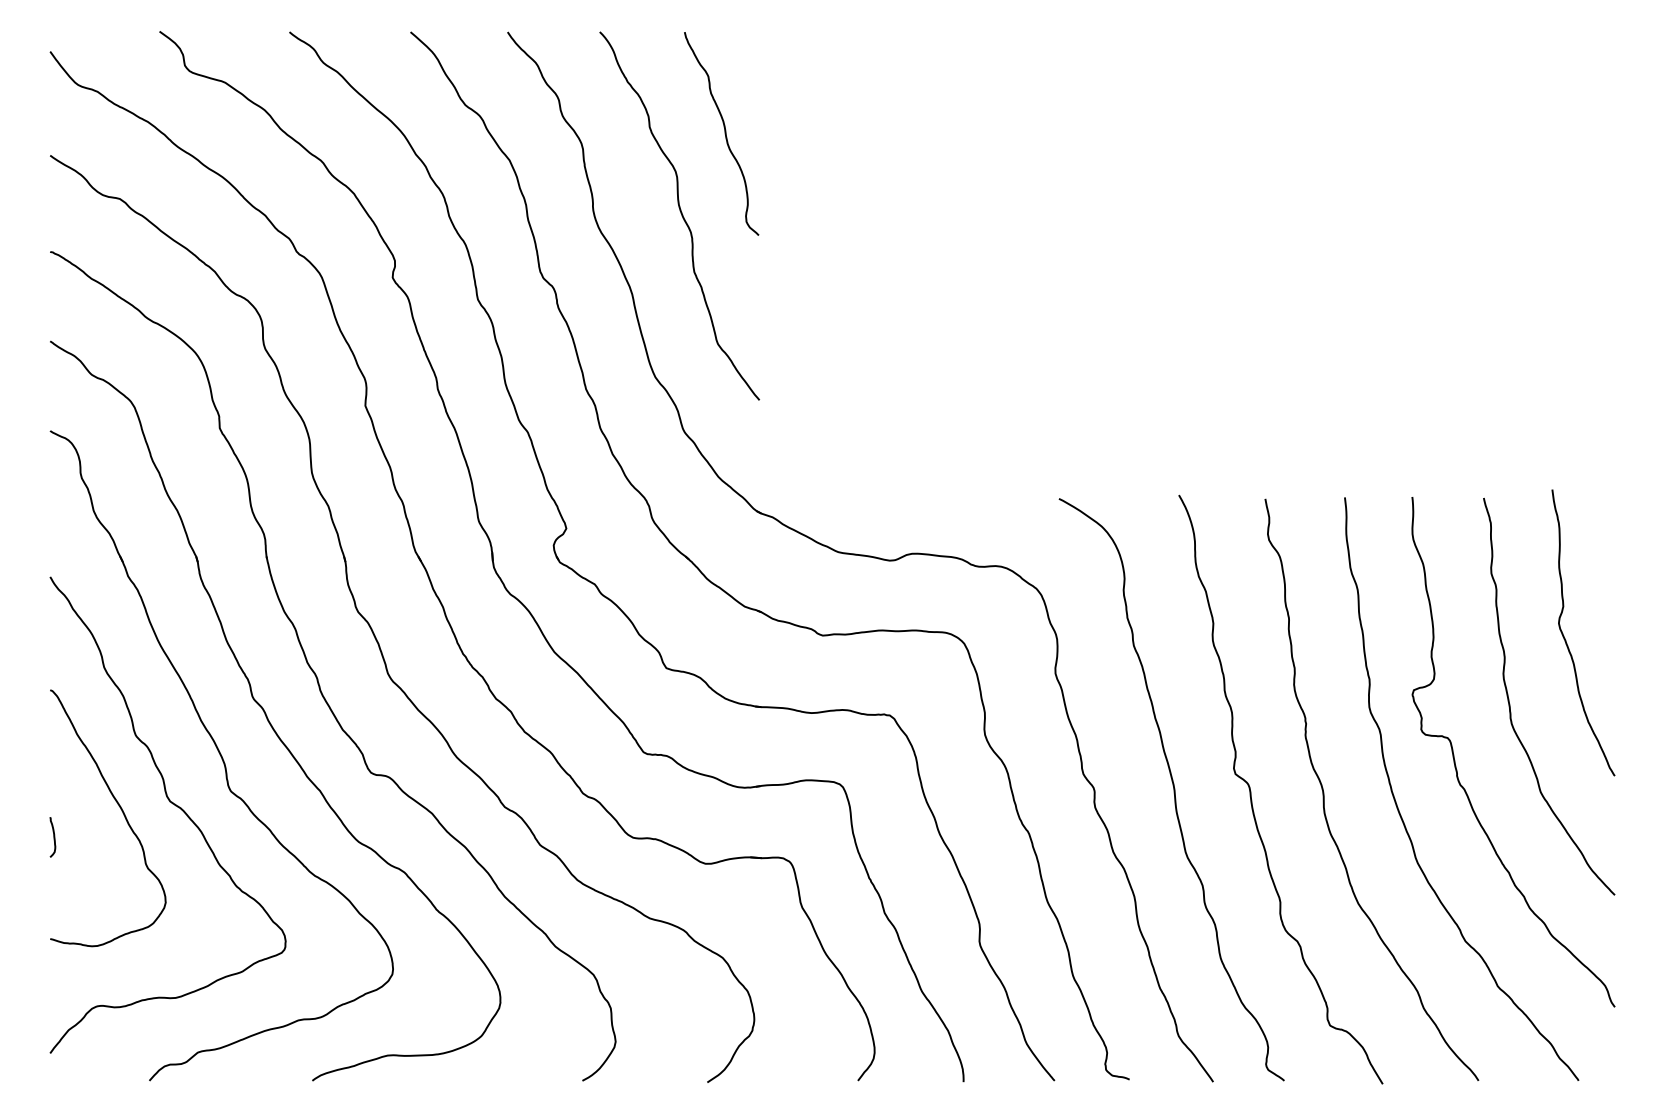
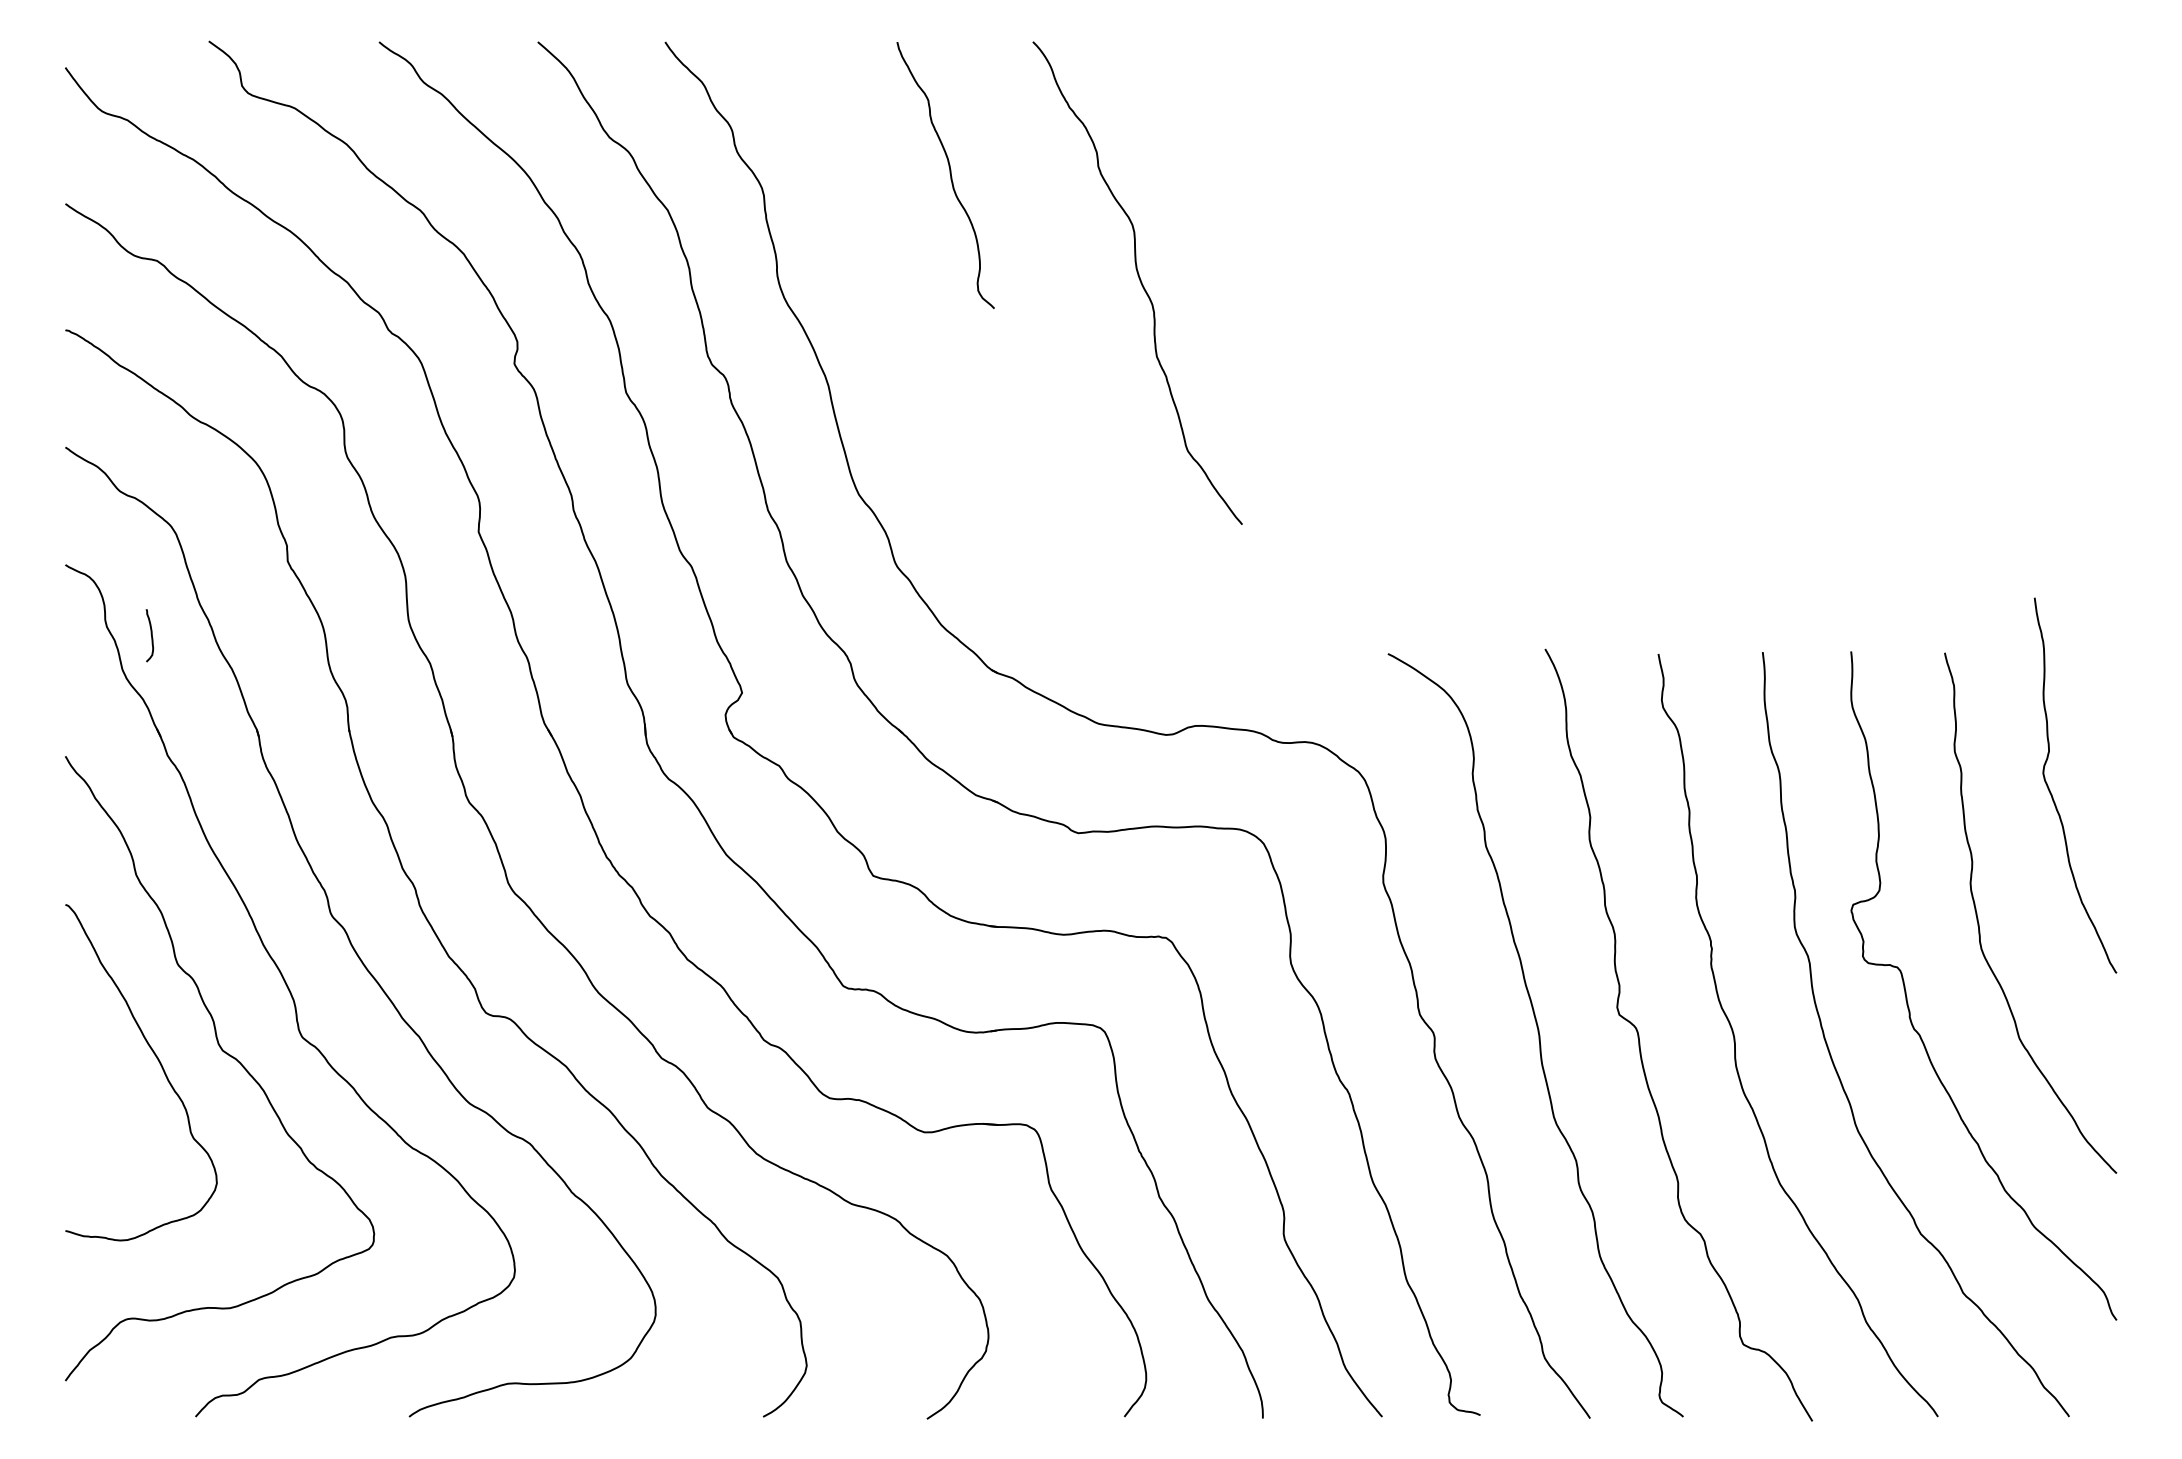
curve: (681, 214) -> (1139, 280), moved
curve: (1565, 639) -> (2052, 794), moved
curve: (53, 836) -> (150, 634), moved

